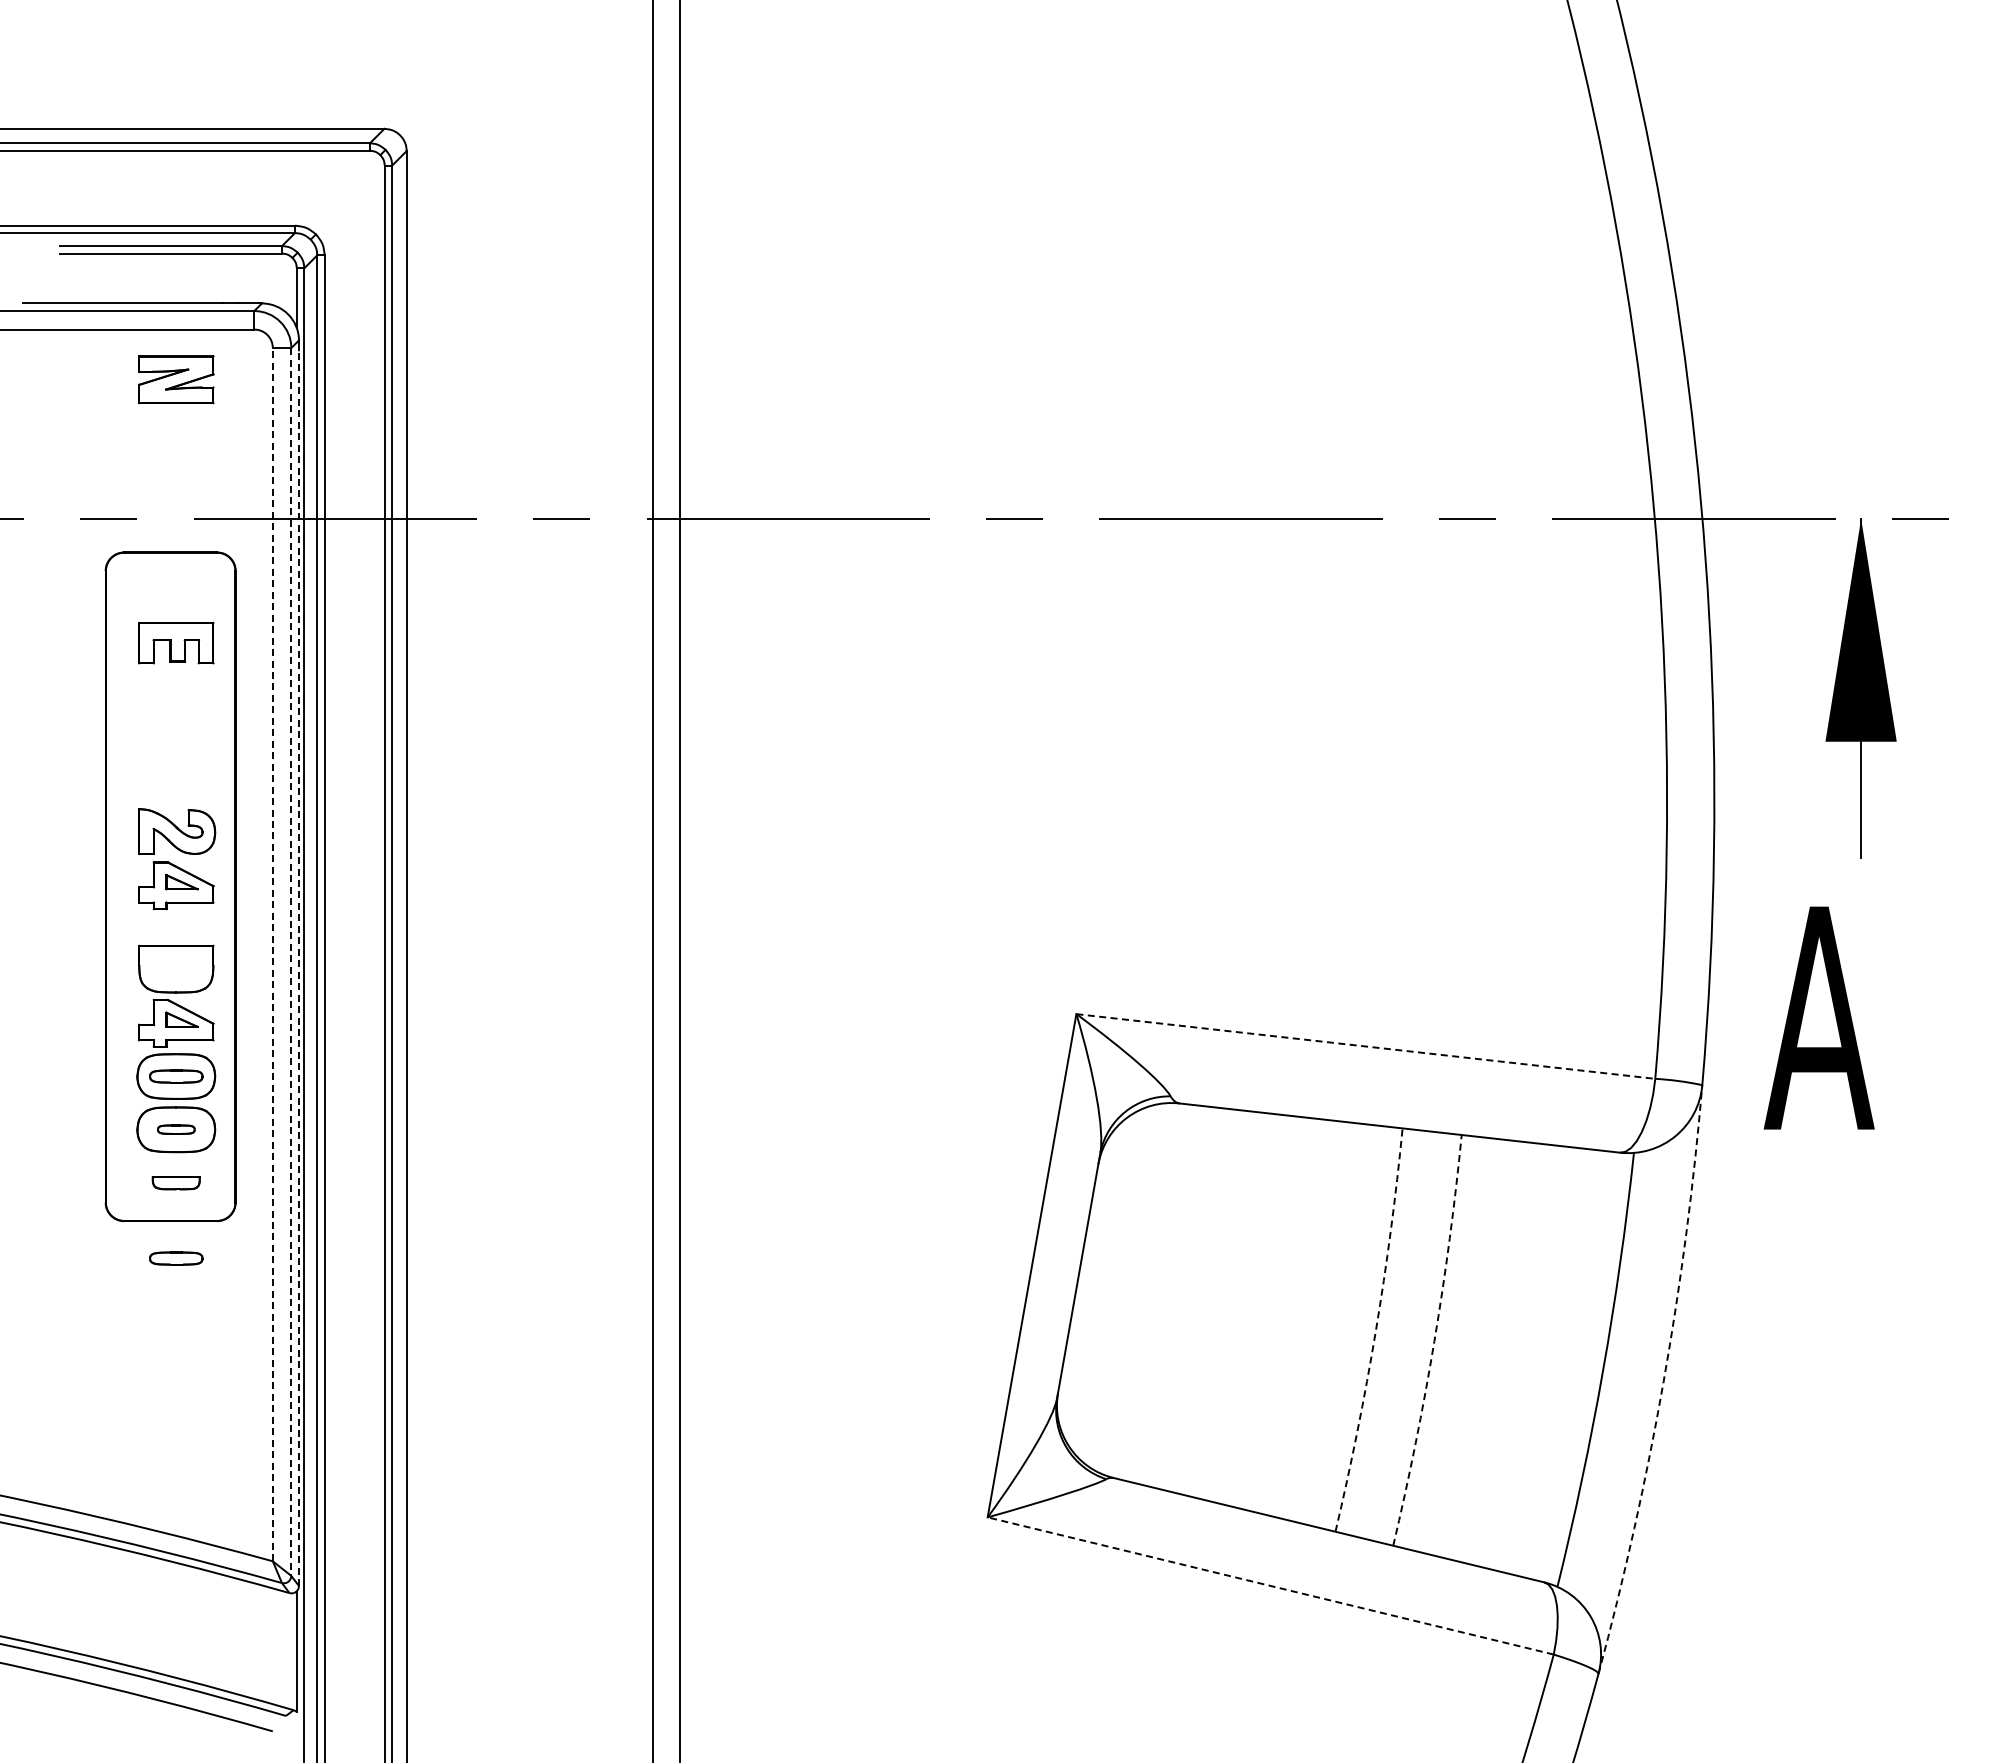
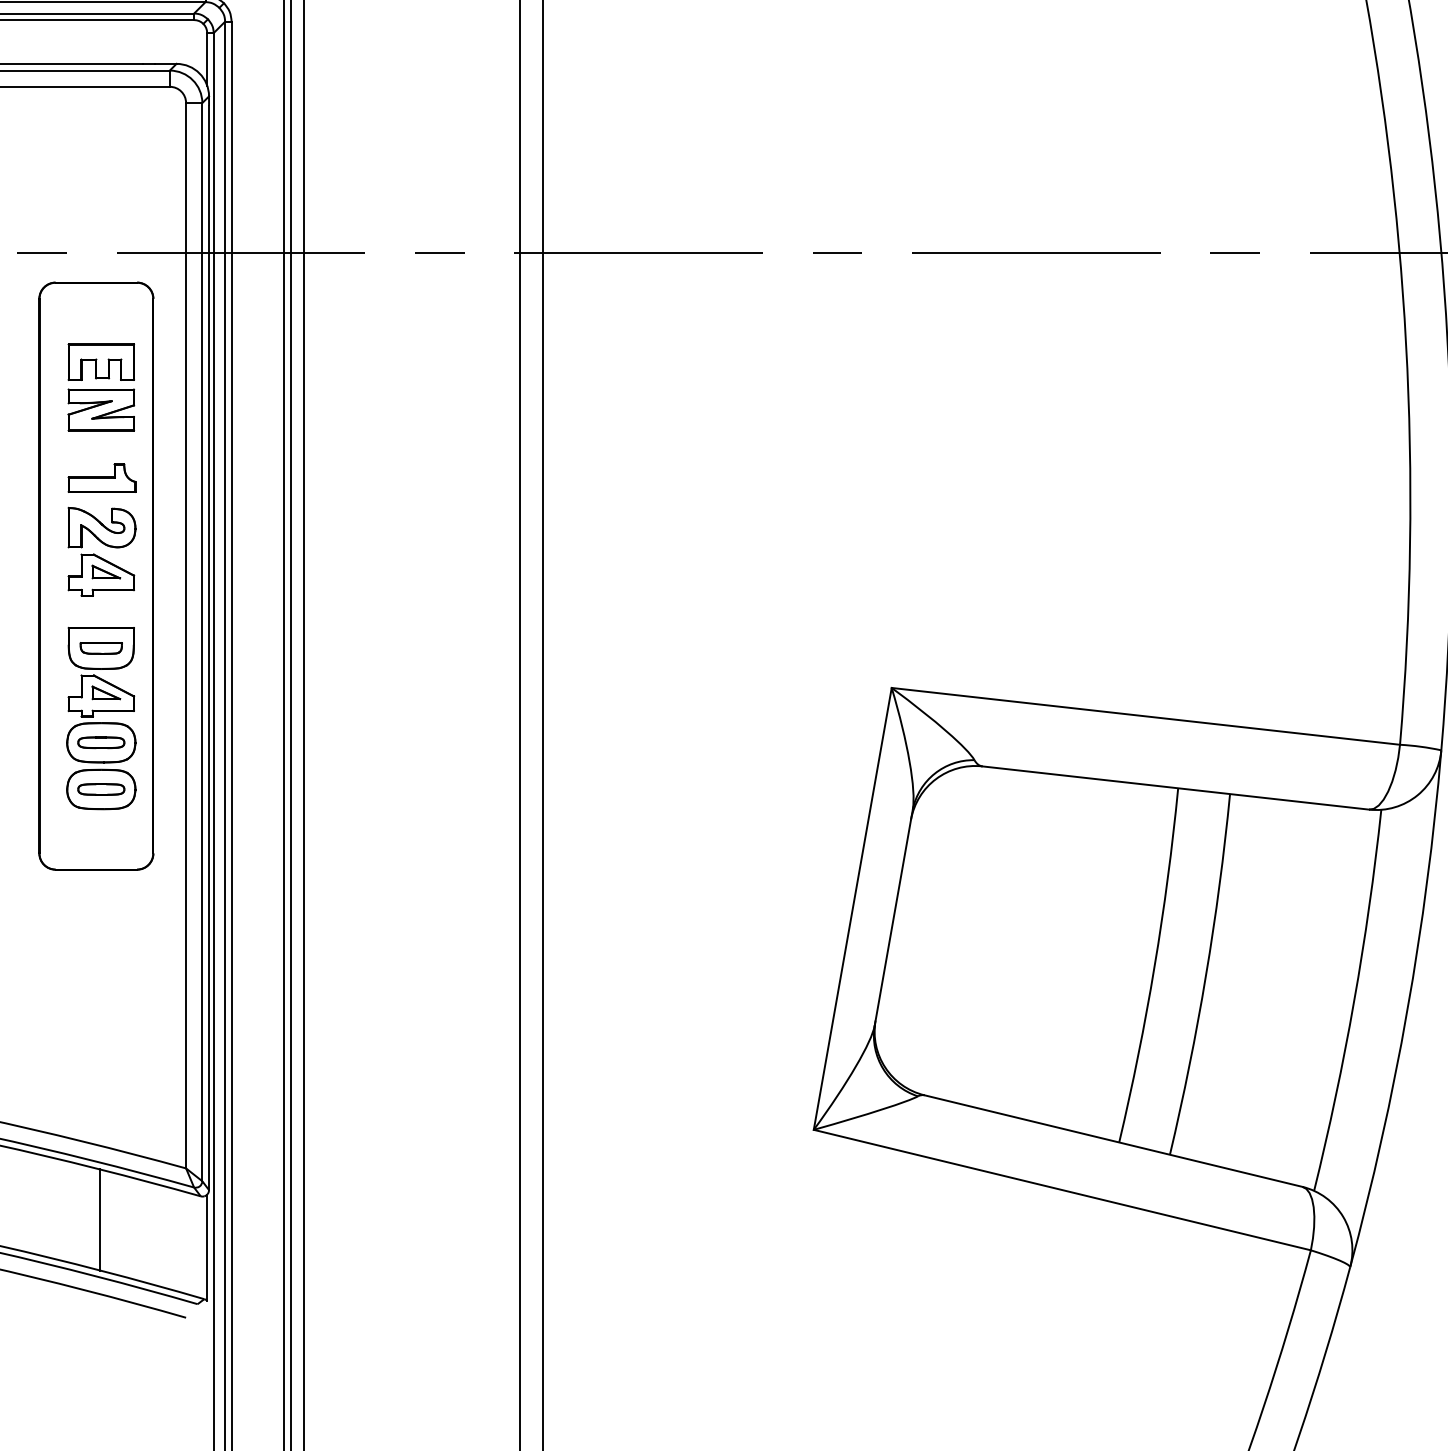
part: (176, 379) -> (101, 409), moved
part: (177, 774) -> (102, 477), added
line: (272, 954) -> (185, 635), dashed -> solid
line: (291, 962) -> (202, 642), dashed -> solid
line: (298, 968) -> (208, 647), dashed -> solid
line: (1366, 1046) -> (1146, 716), dashed -> solid
part: (176, 1129) -> (101, 789), size x1.43
part: (175, 1183) -> (100, 648), moved
part: (176, 1258) -> (101, 902), removed
arc: (1375, 1331) -> (1154, 966), dashed -> solid
arc: (1434, 1341) -> (1206, 975), dashed -> solid
arc: (1663, 1381) -> (1407, 1010), dashed -> solid
line: (1270, 1585) -> (1062, 1189), dashed -> solid
line: (175, 1619) -> (100, 1219), added

